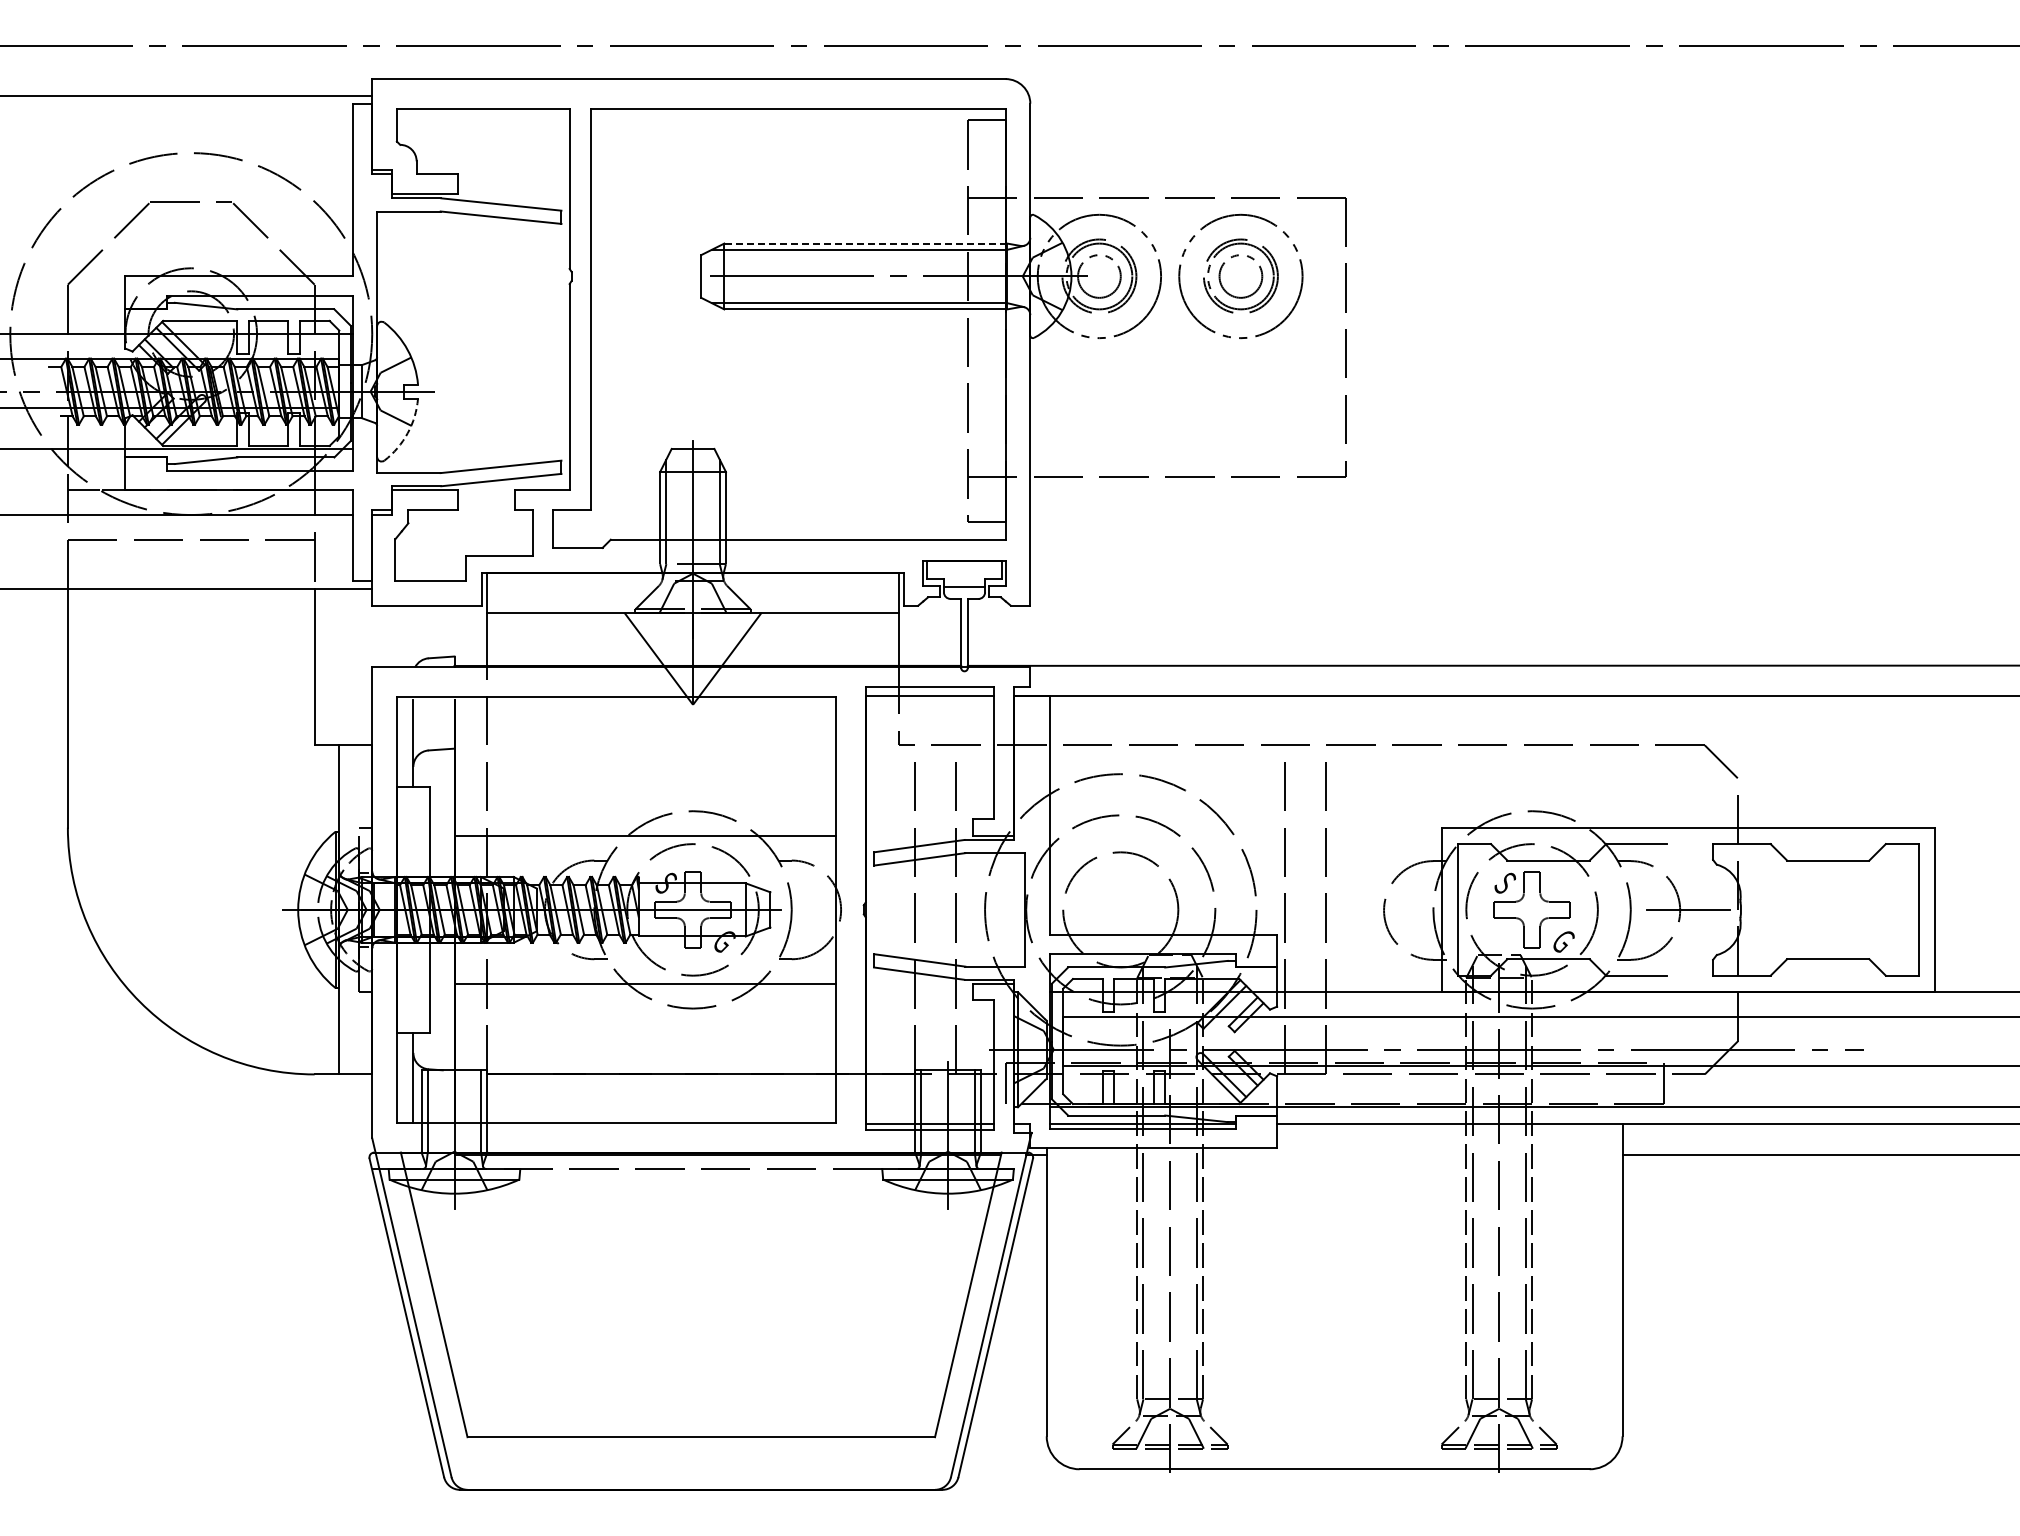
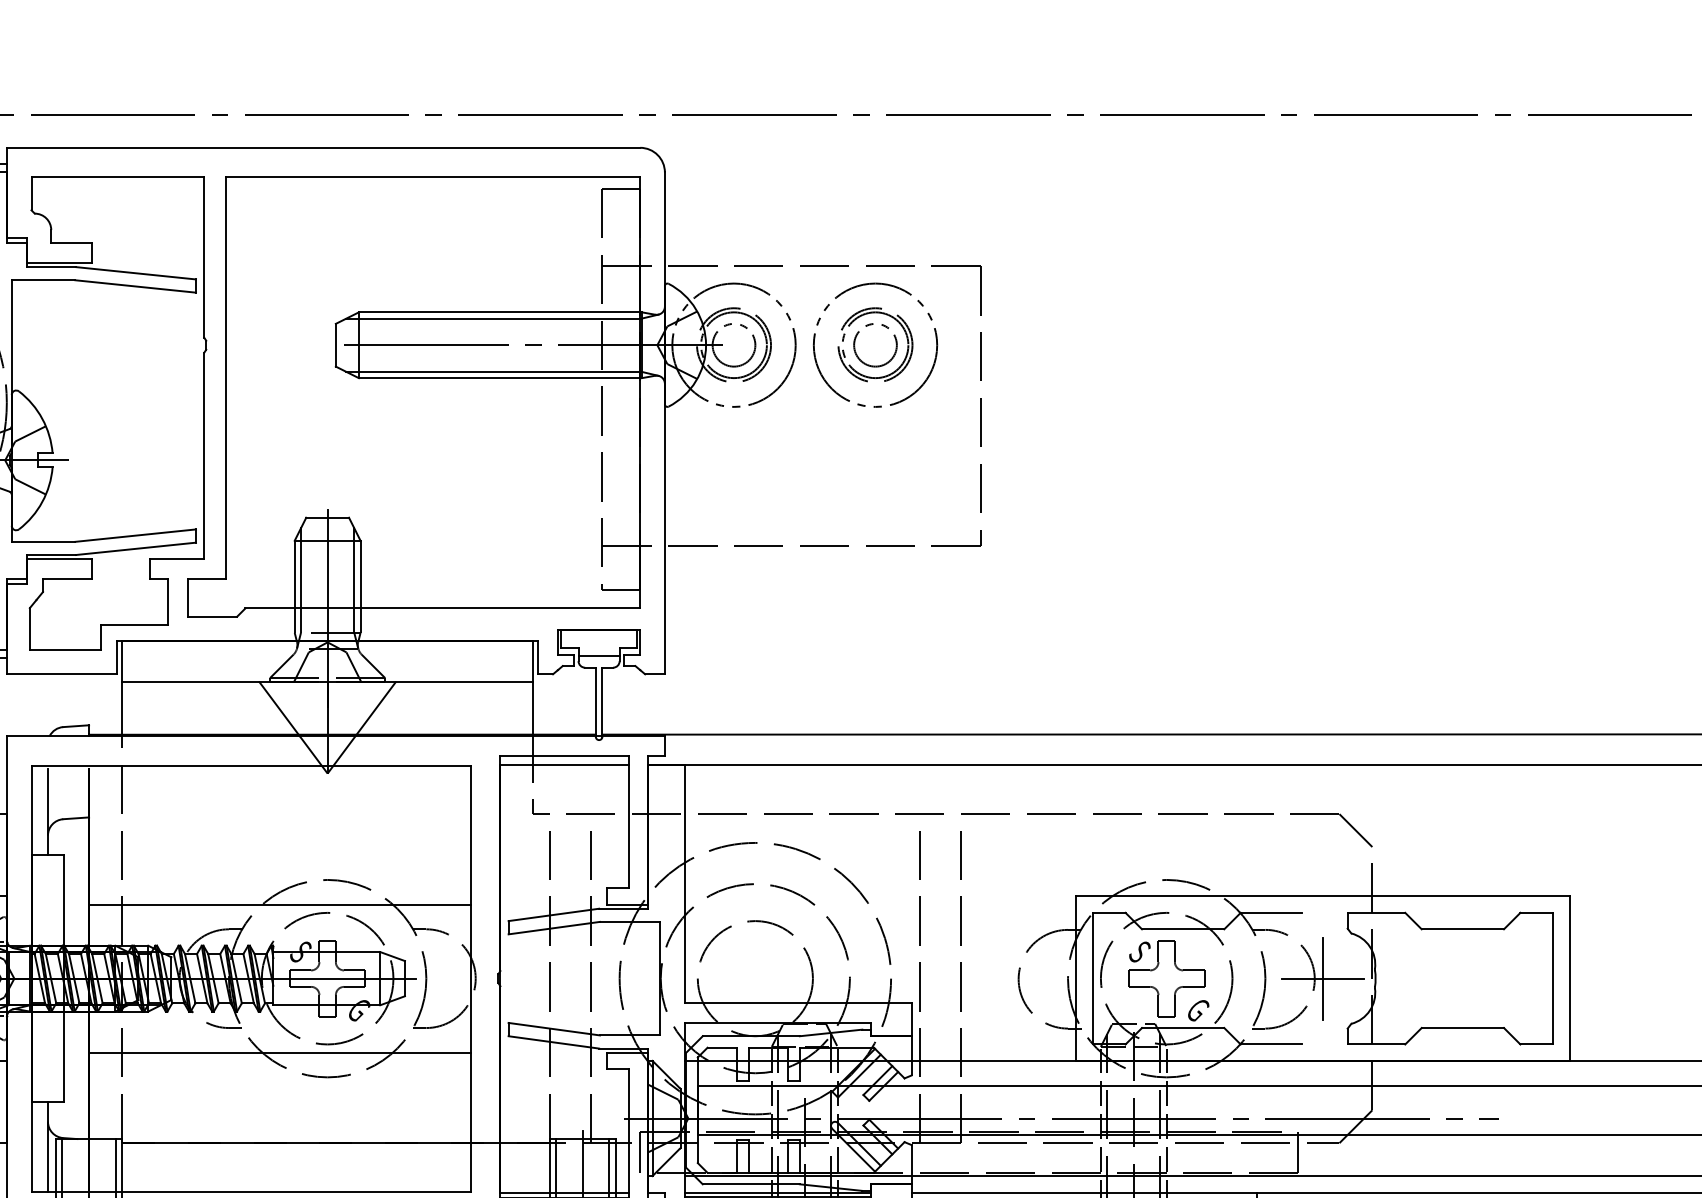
line: (865, 243) -> (500, 312), dashed -> solid
arc: (407, 433) -> (42, 502), dashed -> solid
line: (1688, 909) -> (1323, 978), added

